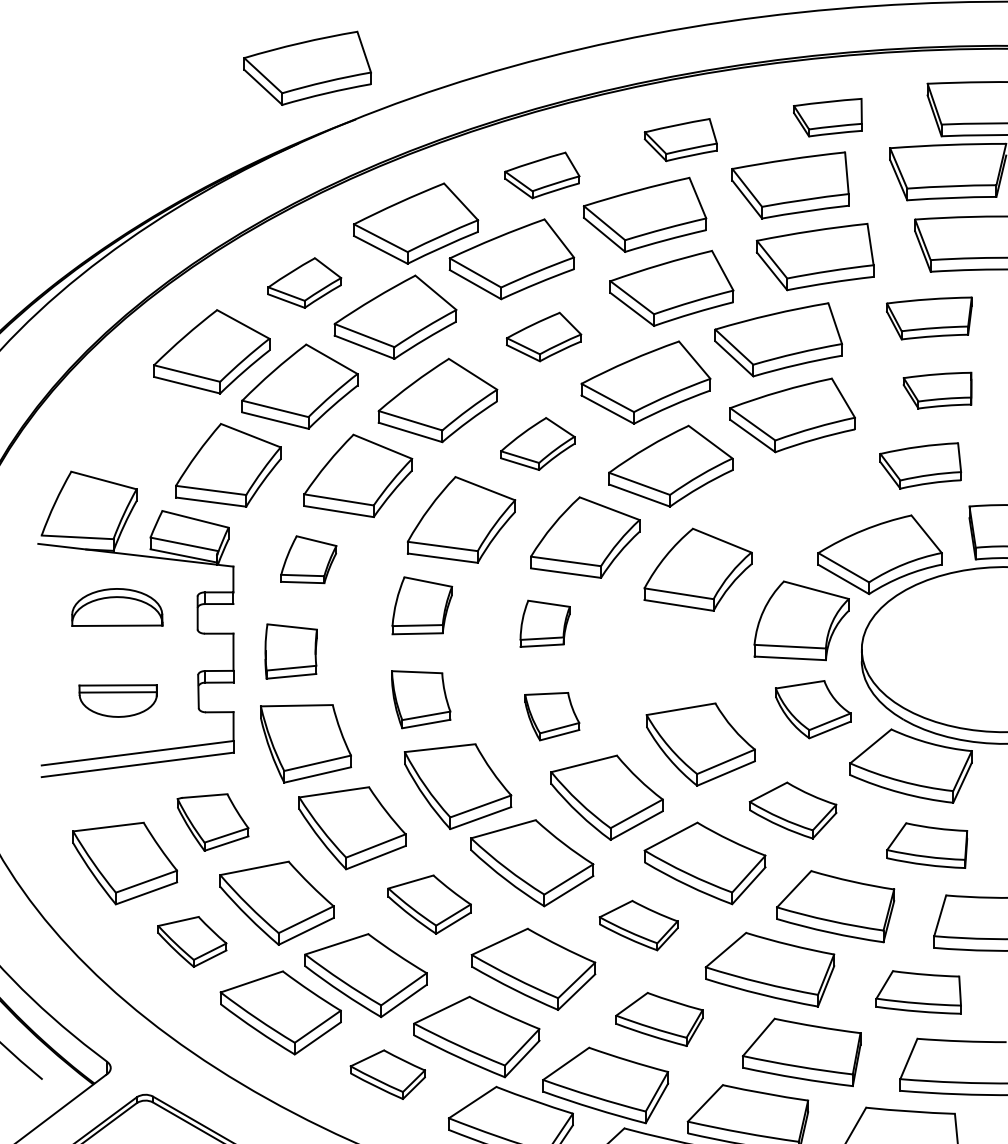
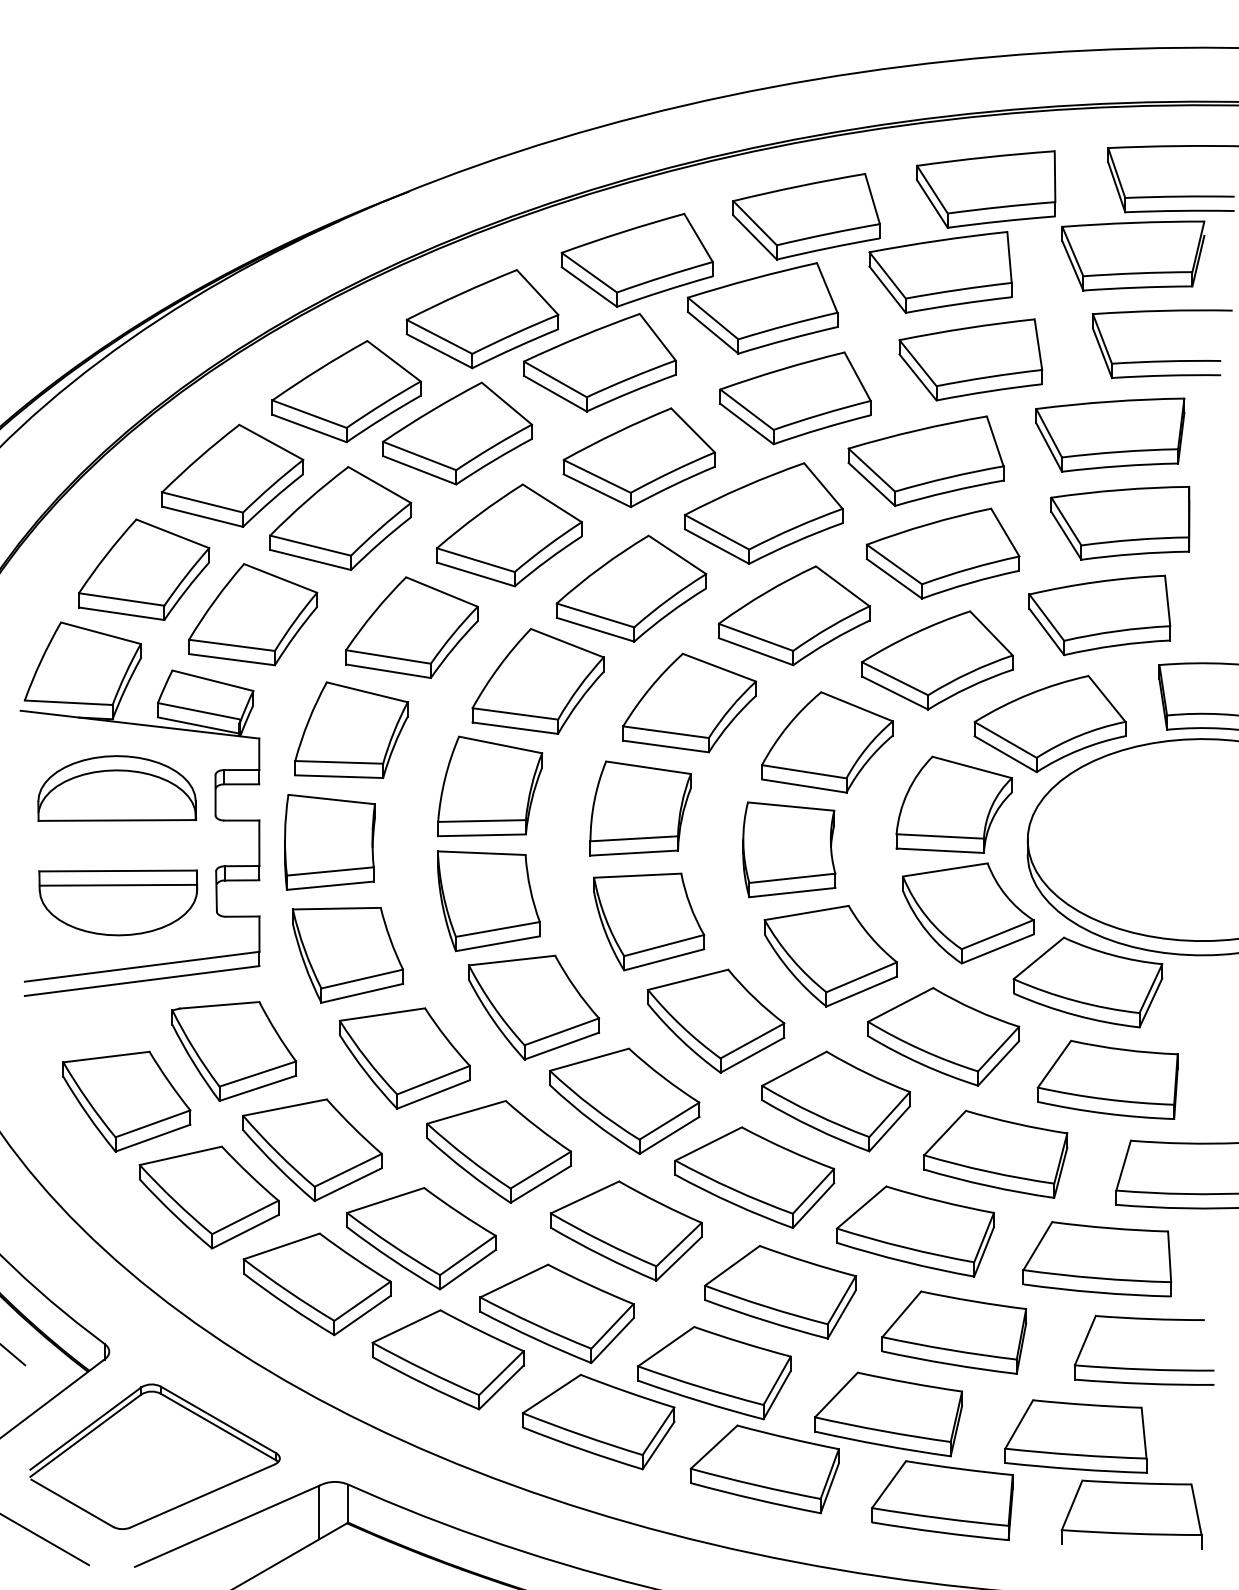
part: (307, 67) -> (349, 128), removed
part: (828, 117) -> (986, 189), size x1.67
part: (680, 139) -> (806, 216), size x1.67
part: (541, 174) -> (636, 259), size x1.67
part: (304, 282) -> (346, 391), size x1.67
part: (929, 317) -> (1110, 434), size x1.43
part: (543, 336) -> (638, 457), size x1.67
part: (937, 390) -> (1120, 523), size x1.67
part: (139, 428) -> (144, 569), added
part: (537, 443) -> (631, 588), size x1.67
part: (920, 466) -> (1099, 615), size x1.43
part: (788, 502) -> (937, 660), added
part: (308, 559) -> (351, 729), size x1.67
part: (422, 605) -> (490, 786), size x1.43
part: (117, 607) -> (117, 788), size x1.43
part: (545, 623) -> (640, 808), size x1.67
part: (290, 651) -> (329, 842), size x1.43
part: (666, 657) -> (789, 849), added
part: (420, 699) -> (488, 901), size x1.43
part: (118, 700) -> (118, 902), size x1.67
part: (813, 709) -> (968, 913), size x1.43
part: (552, 716) -> (649, 921), size x1.67
part: (792, 810) -> (943, 1036), size x1.43
part: (213, 822) -> (234, 1051), size x1.43
part: (927, 845) -> (1107, 1079), size x1.43
part: (429, 904) -> (499, 1151), size x1.43
part: (638, 925) -> (754, 1177), size x1.67
part: (191, 941) -> (208, 1197), size x1.67
part: (918, 992) -> (1097, 1259), size x1.43
part: (658, 1019) -> (779, 1292), size x1.43
part: (387, 1074) -> (447, 1359), size x1.67

